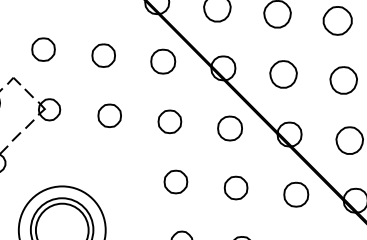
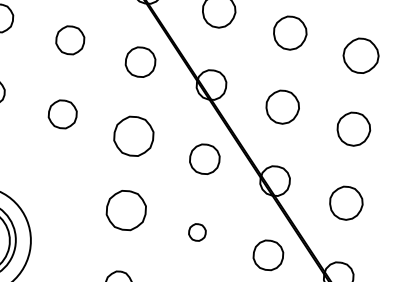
part: (169, 121) -> (133, 135), size x1.4
part: (175, 181) -> (125, 209), size x1.4
part: (235, 187) -> (196, 231), size x0.6

